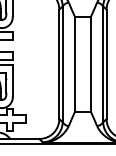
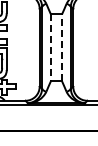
line: (74, 63) -> (50, 47), solid -> dashed
line: (91, 63) -> (62, 47), solid -> dashed

